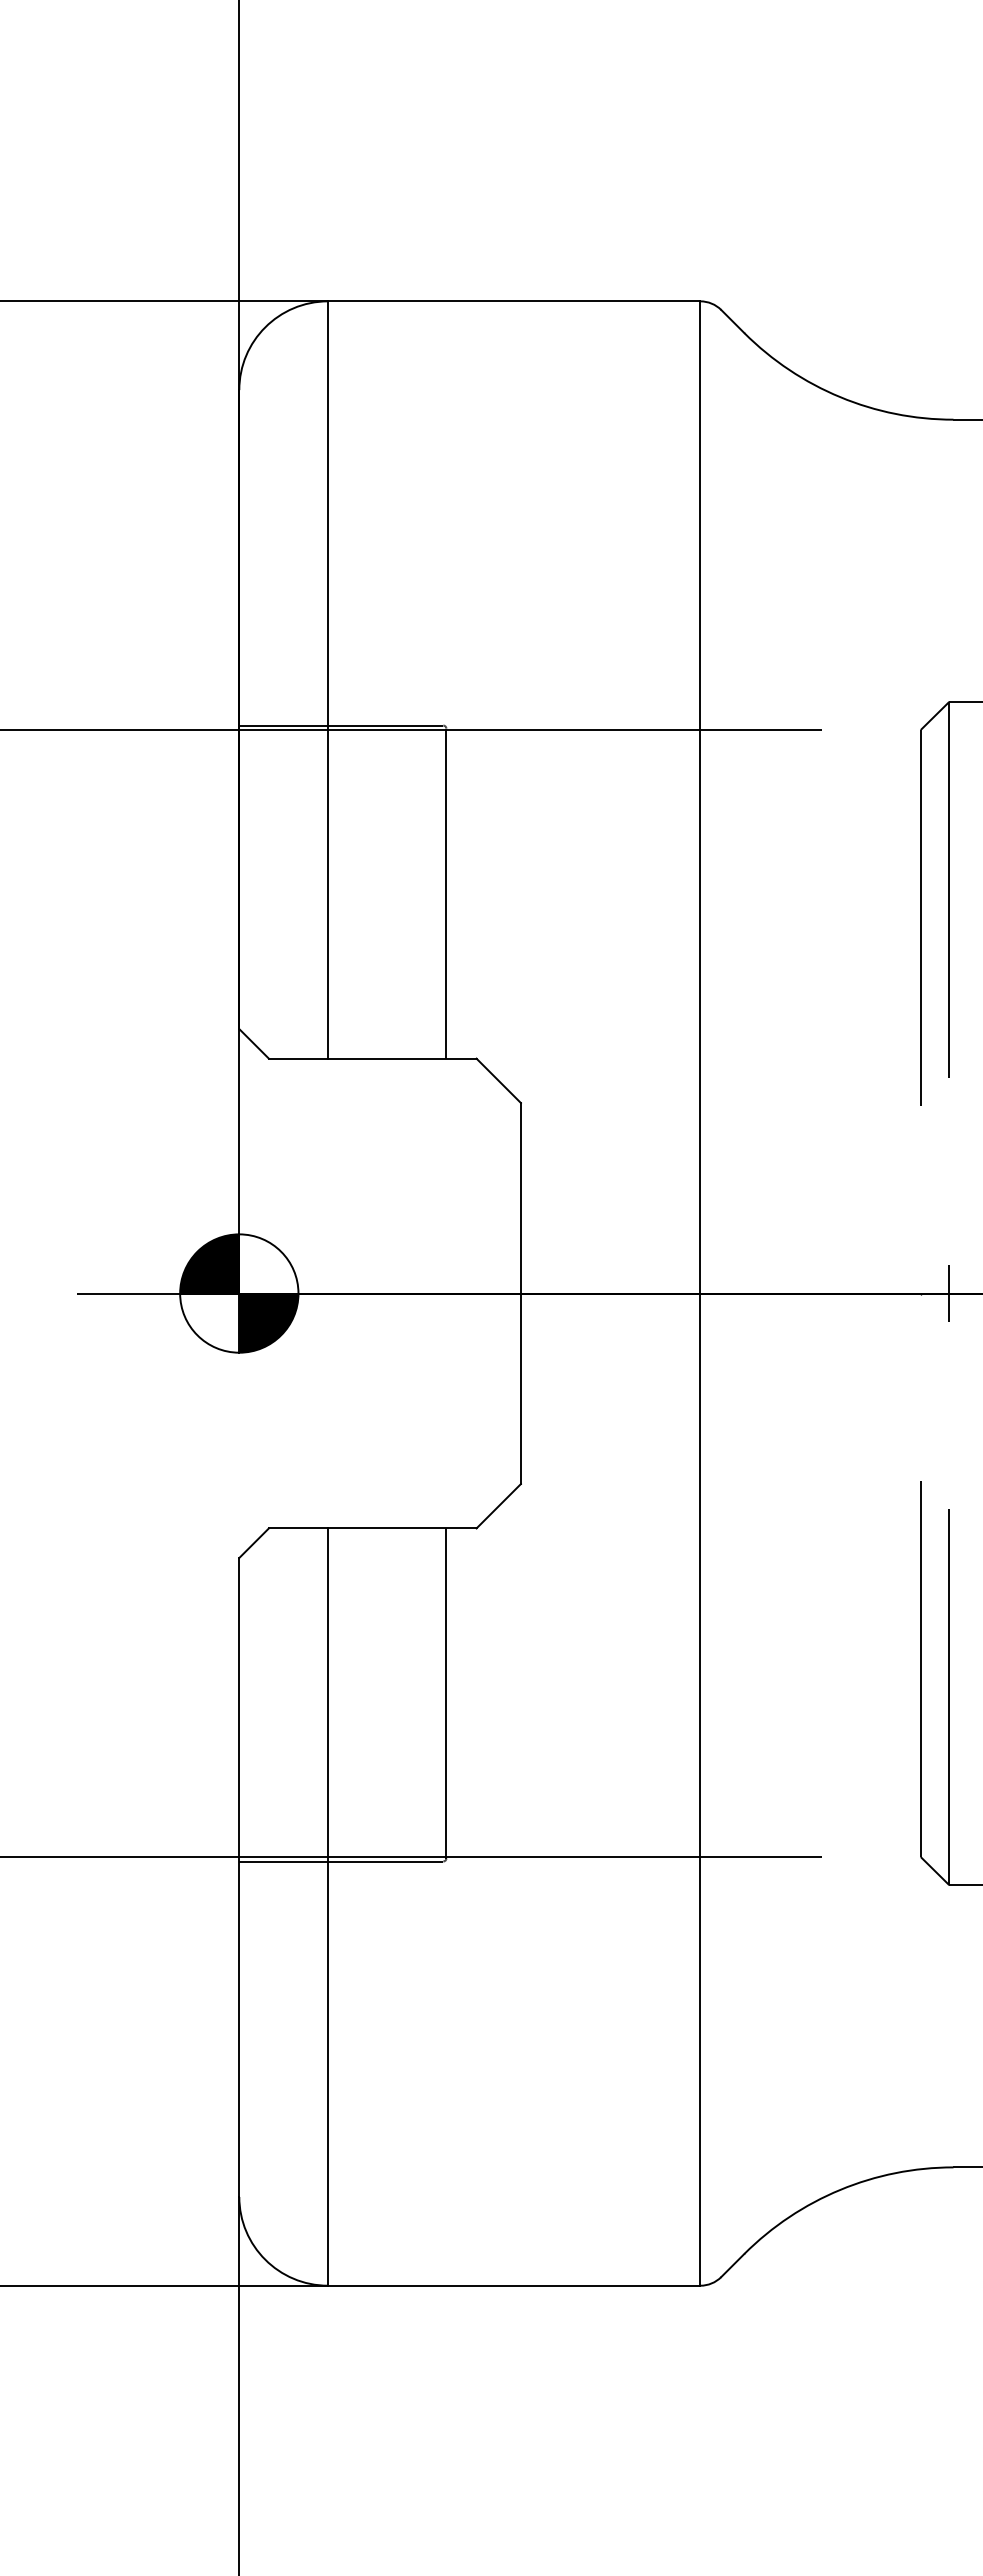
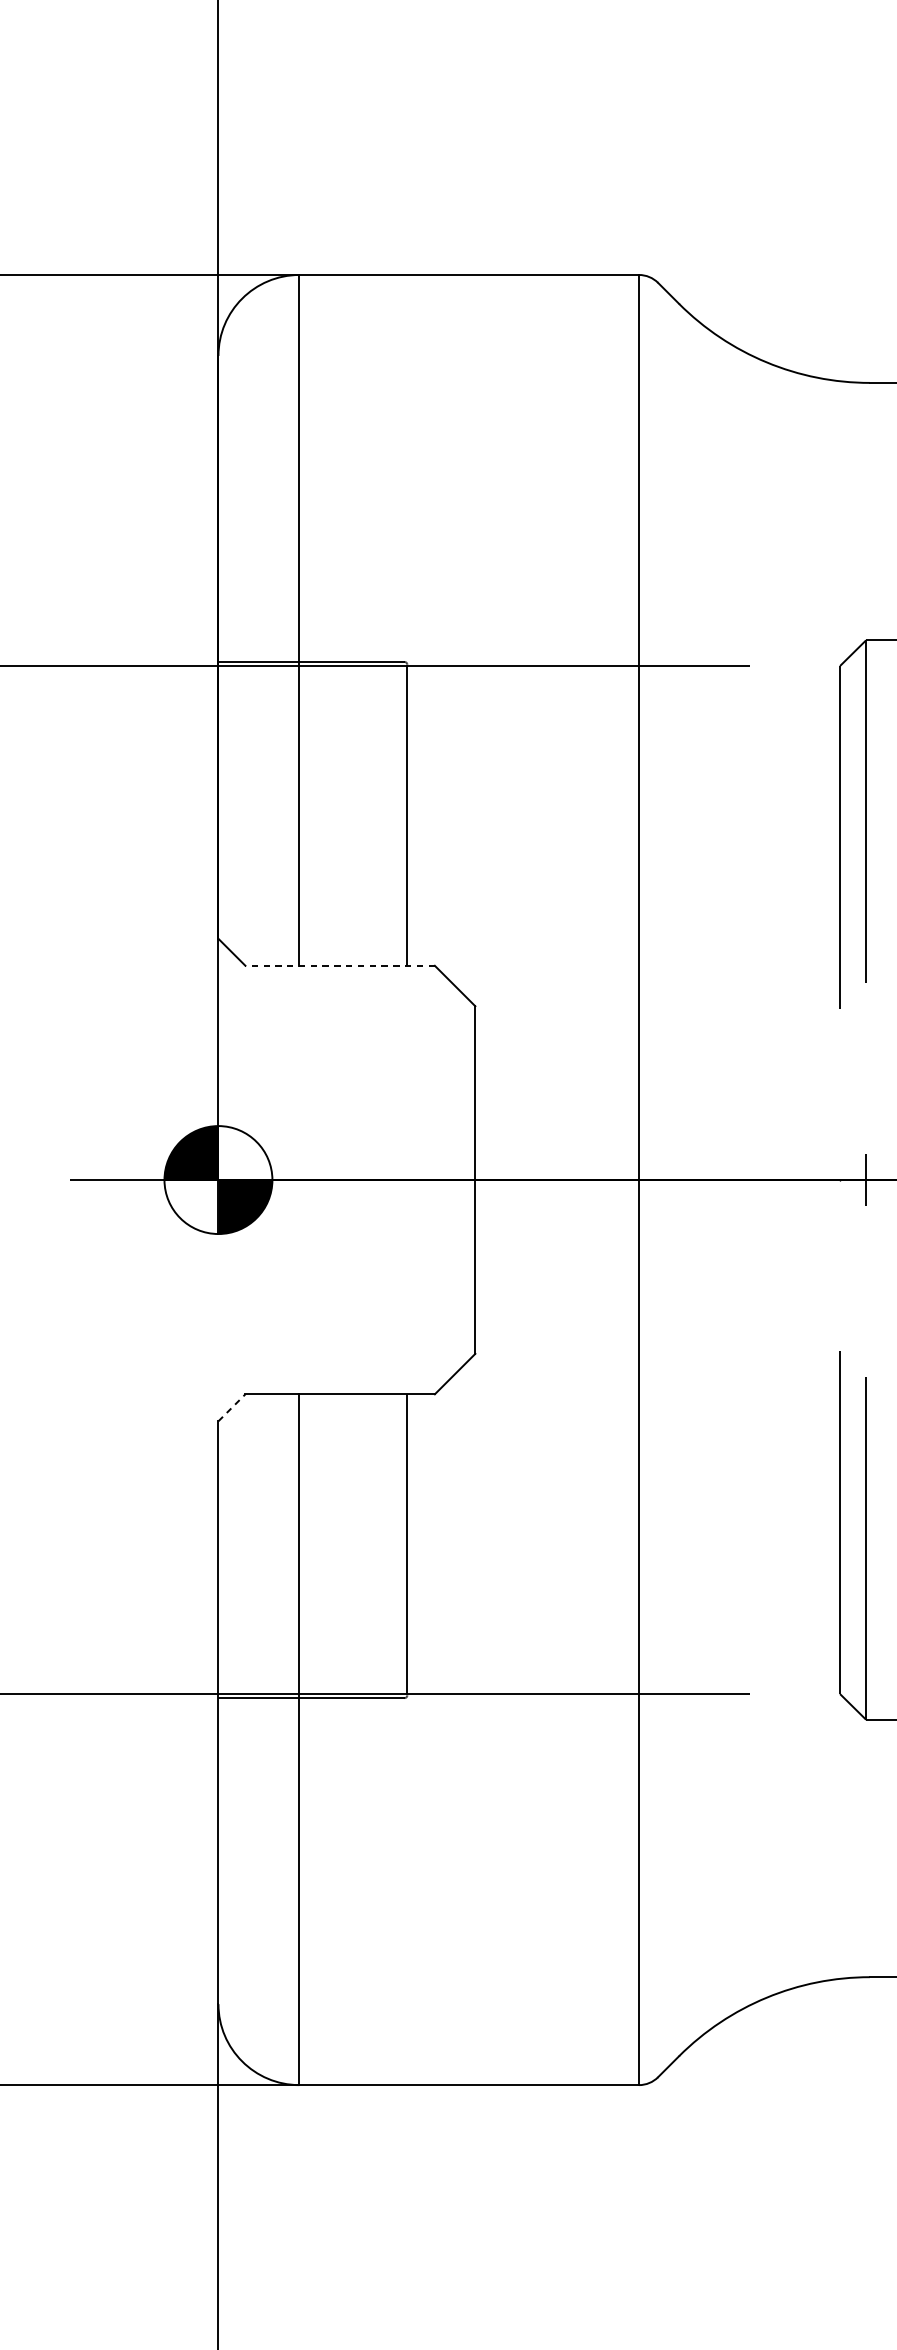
line: (372, 1058) -> (339, 965), solid -> dashed
line: (254, 1543) -> (232, 1408), solid -> dashed

